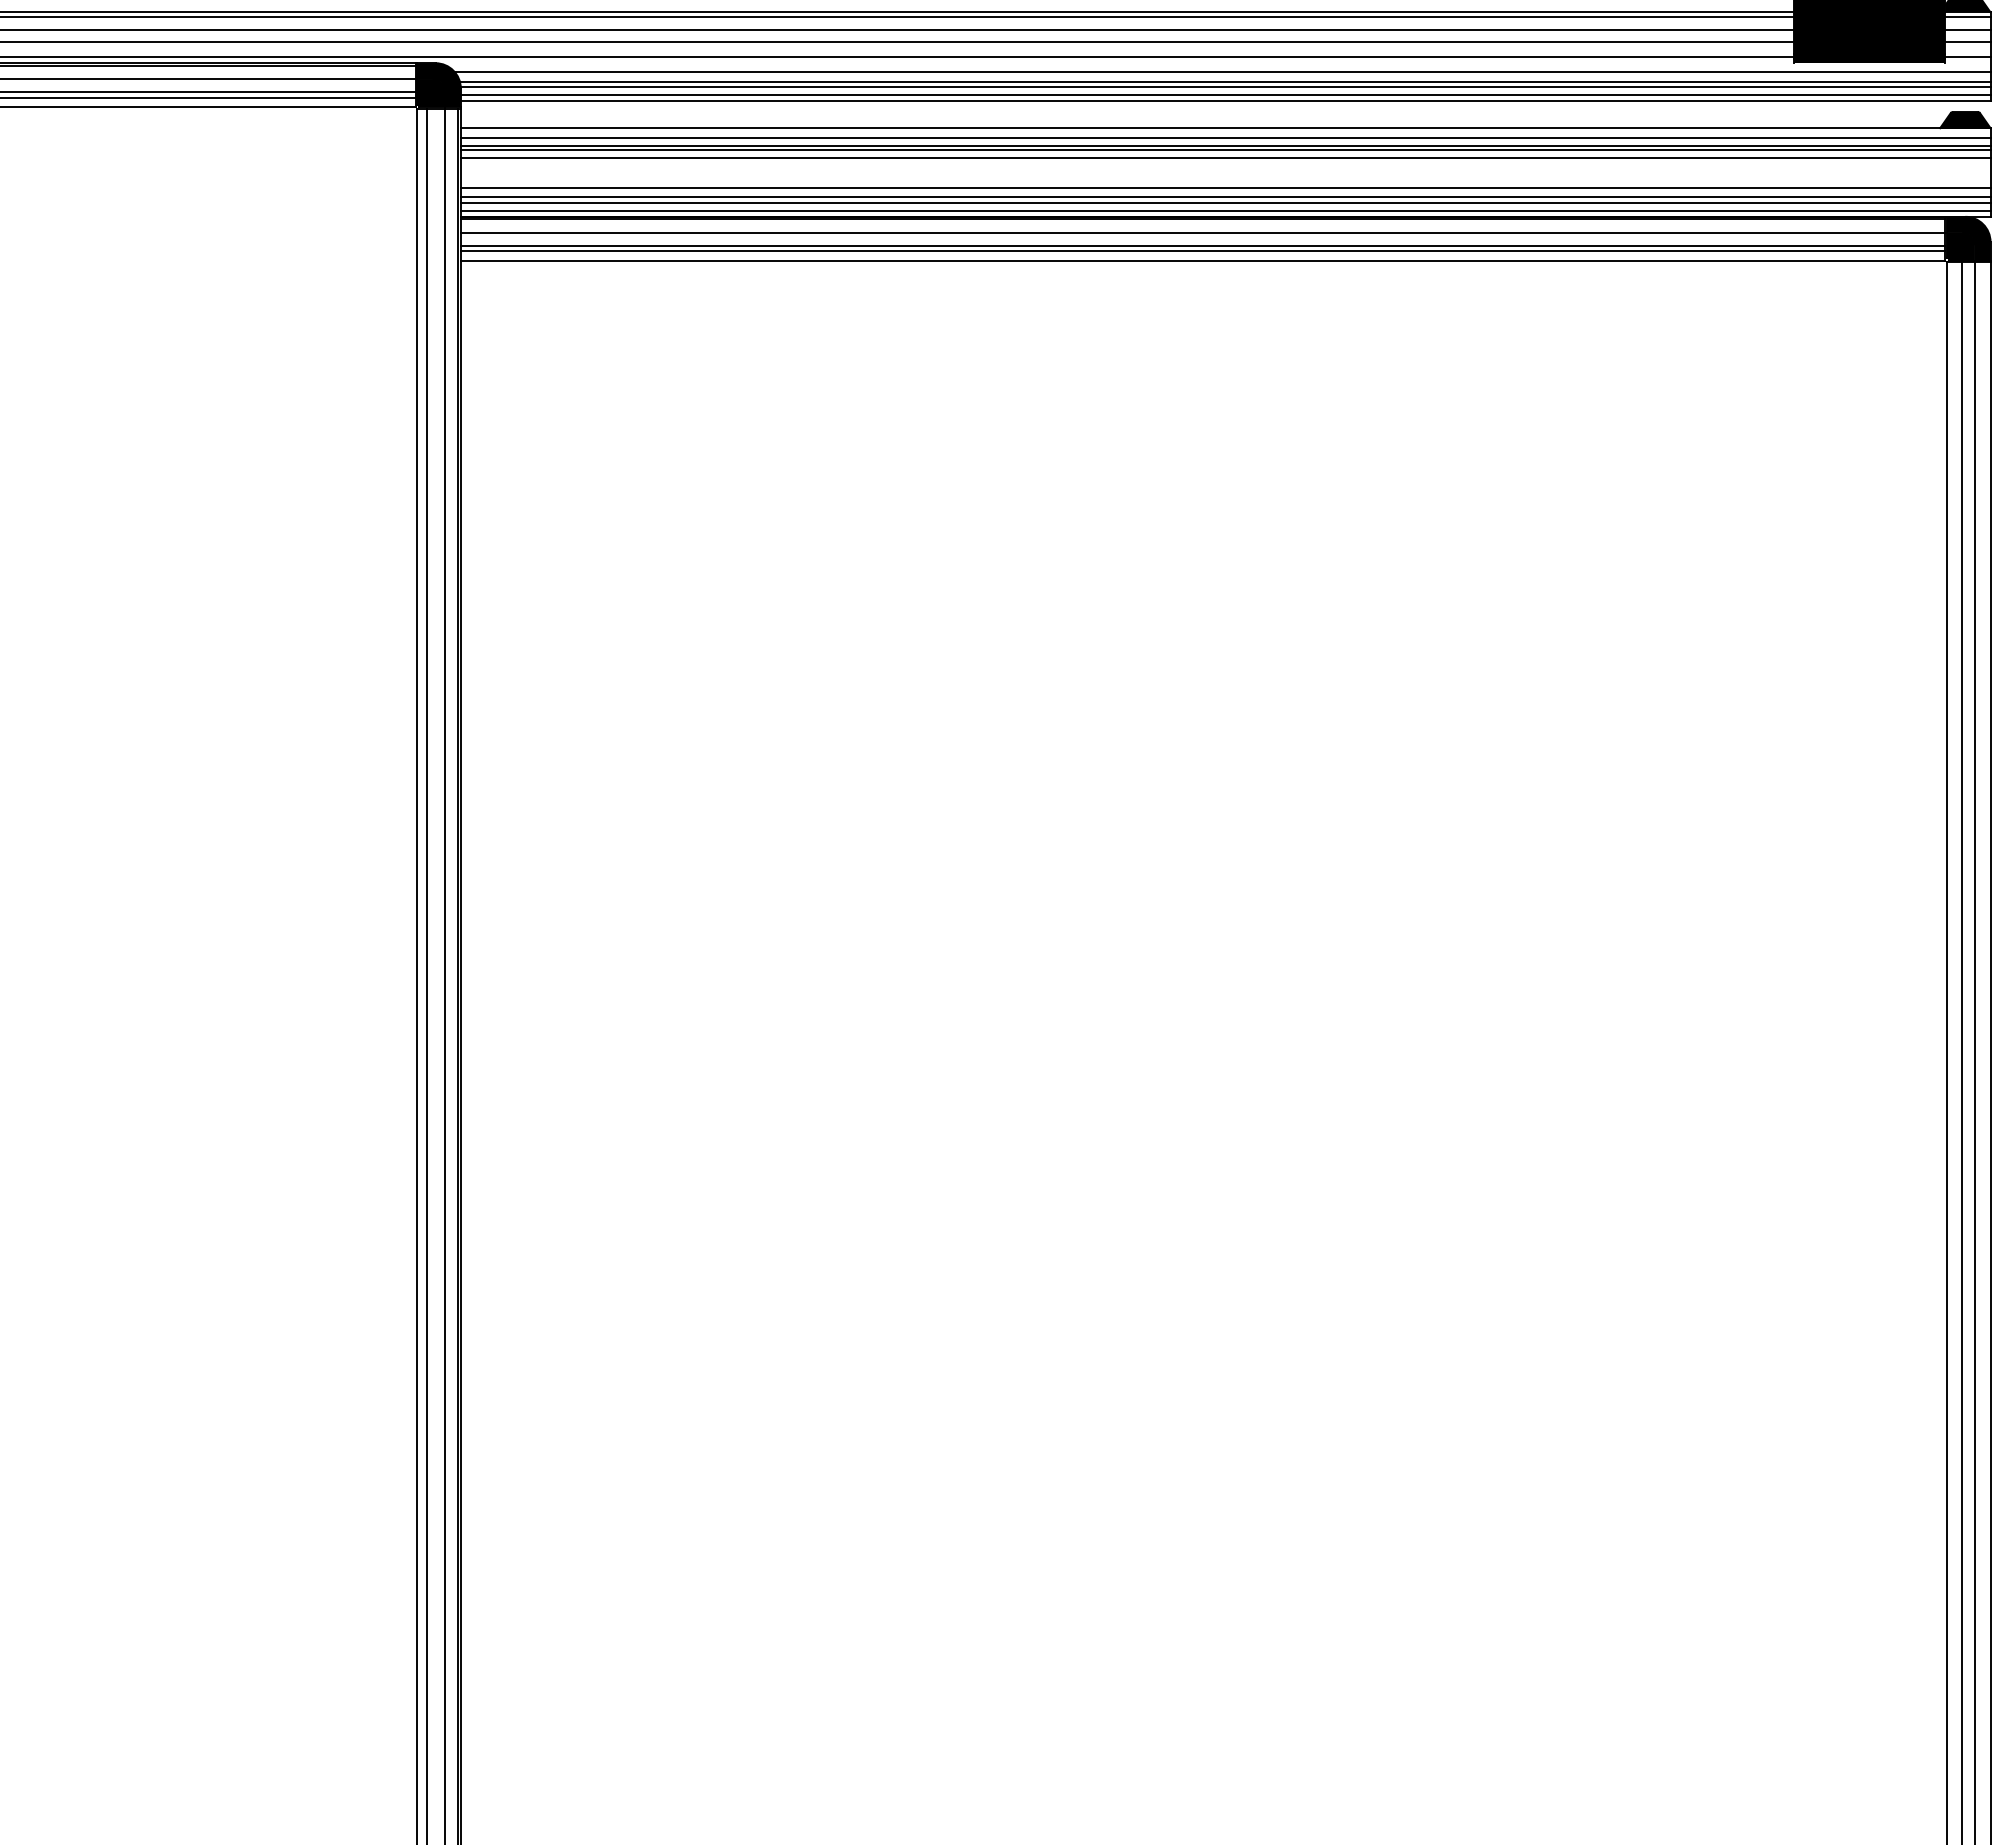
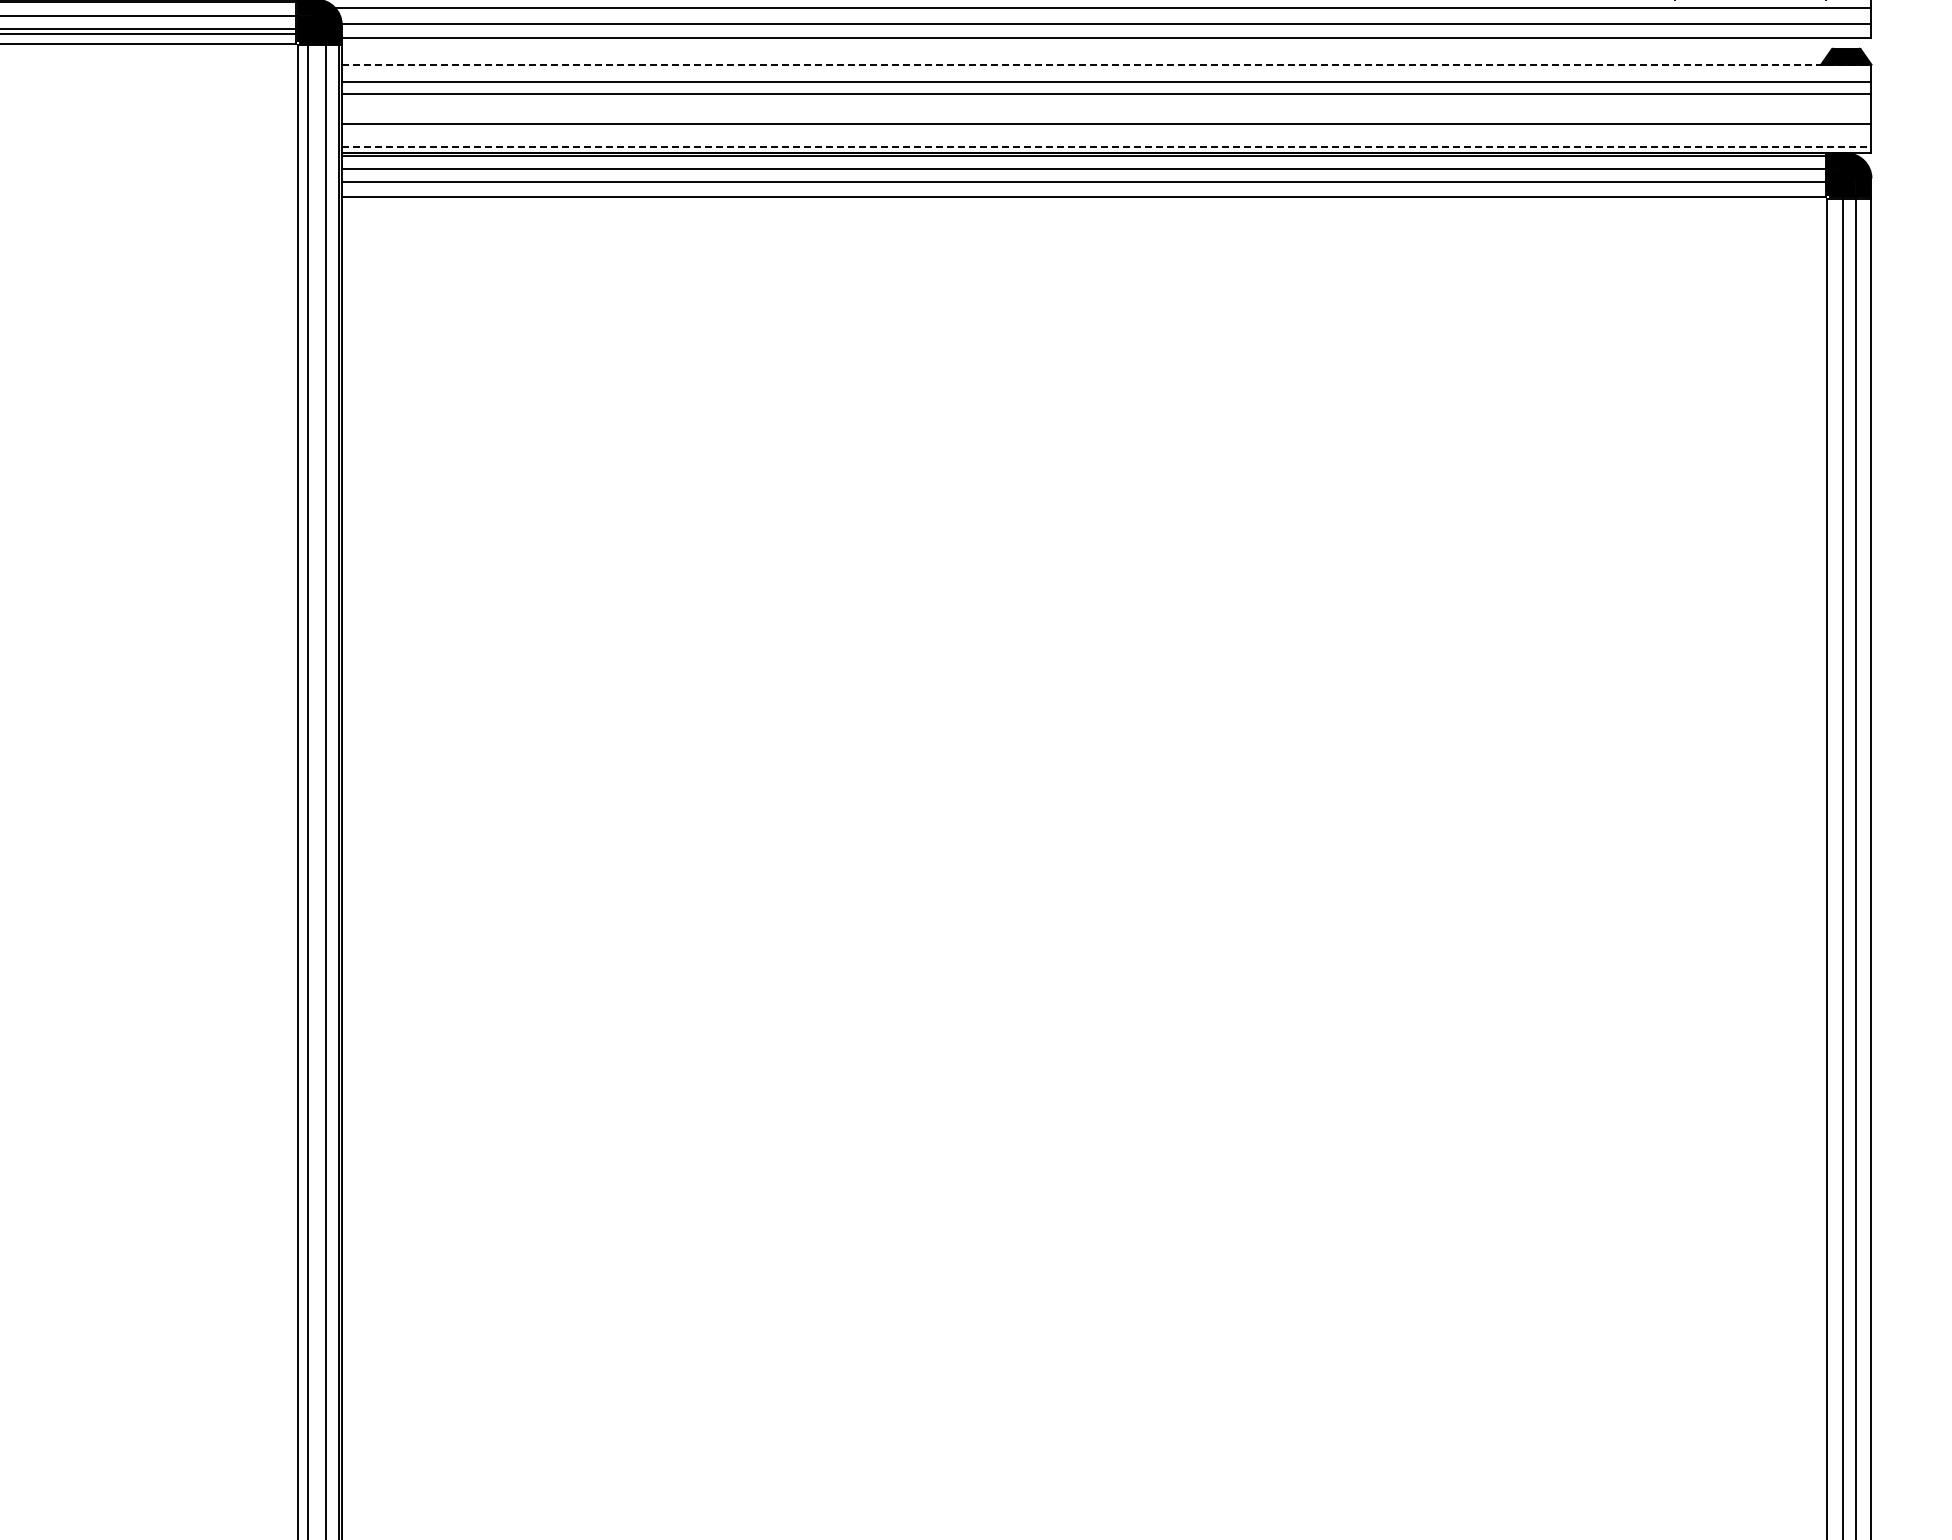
line: (1224, 81) -> (1105, 18), removed
line: (1225, 94) -> (1106, 31), removed
line: (1225, 128) -> (1106, 65), solid -> dashed
line: (1225, 137) -> (1106, 74), removed
line: (1225, 149) -> (1106, 86), removed
line: (1225, 197) -> (1106, 134), removed
line: (1225, 202) -> (1106, 139), removed
line: (1225, 210) -> (1106, 147), solid -> dashed
line: (1202, 251) -> (1083, 188), removed

